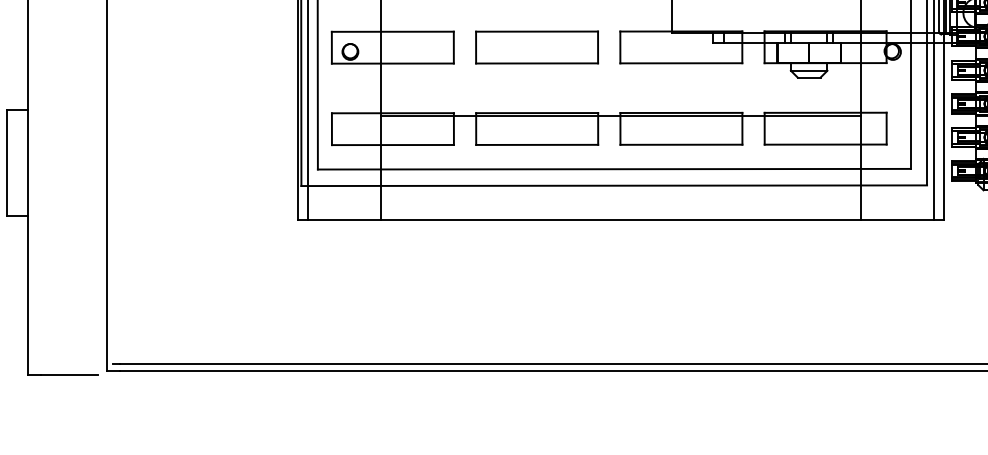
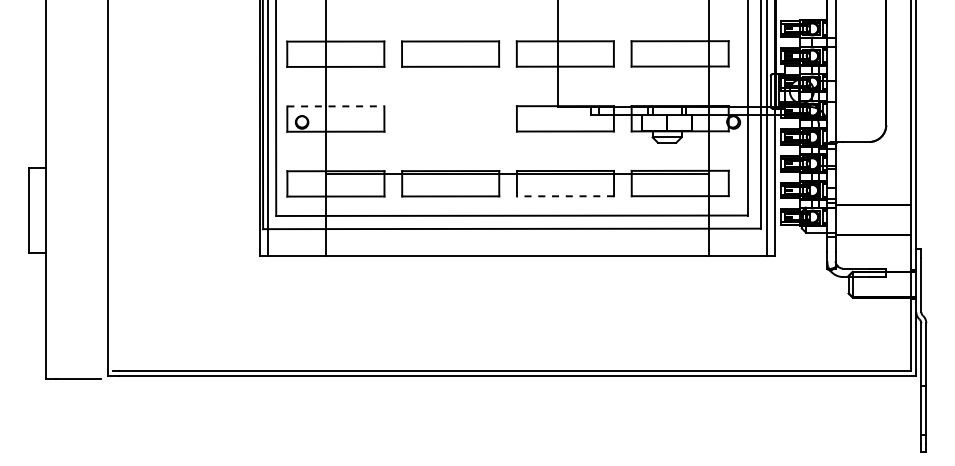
line: (392, 31) -> (335, 106), solid -> dashed
part: (536, 46) -> (450, 118), removed
line: (681, 145) -> (565, 196), solid -> dashed

